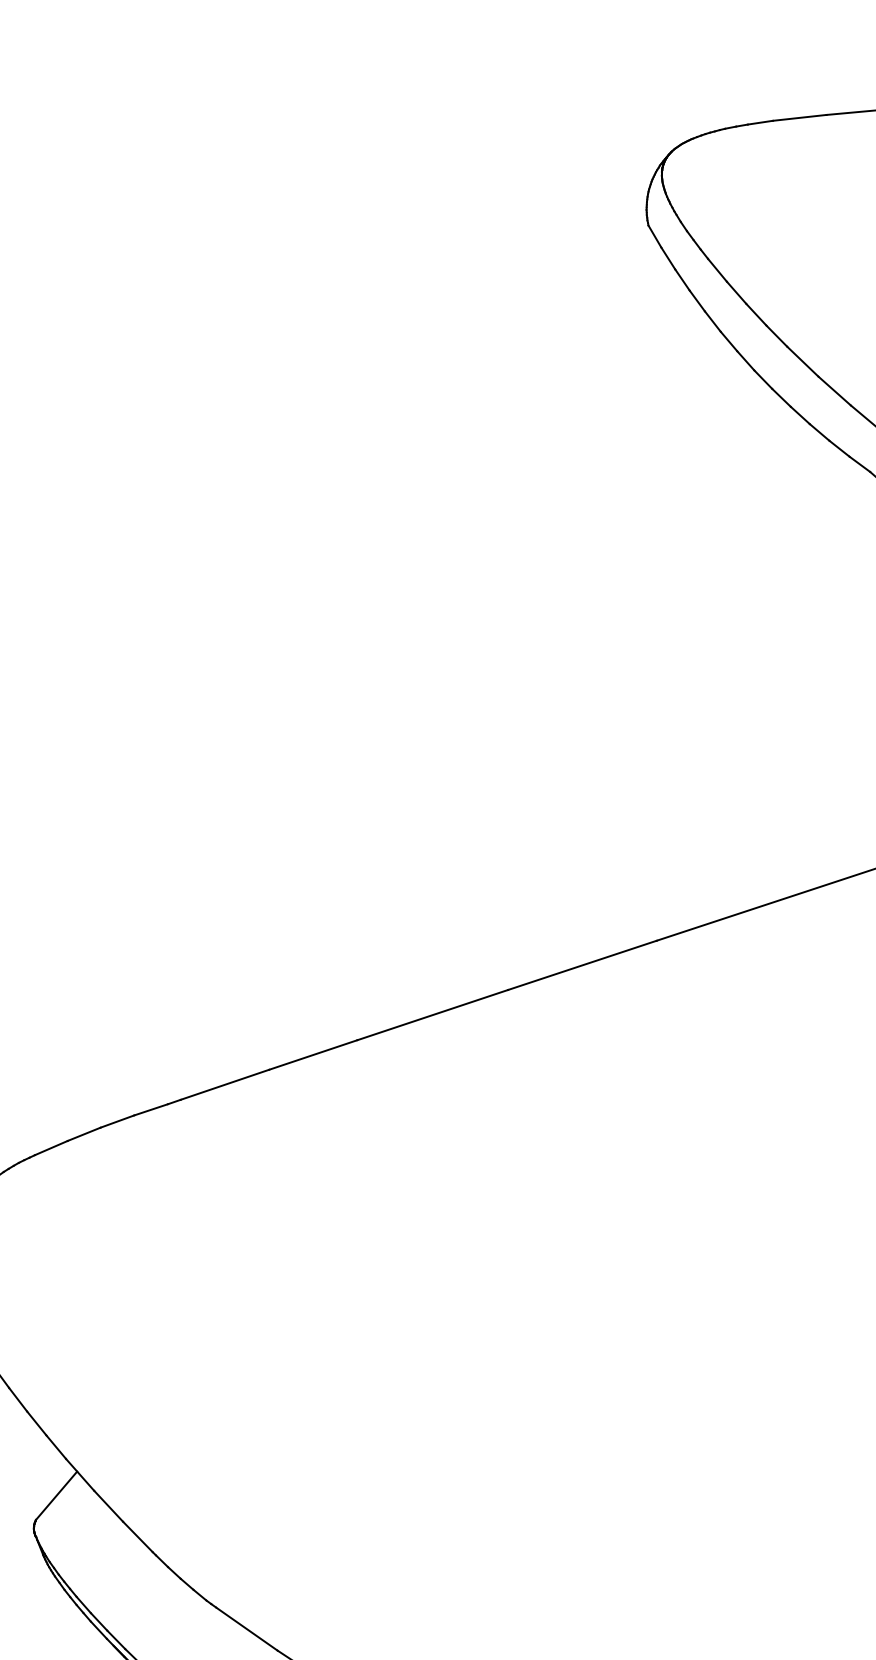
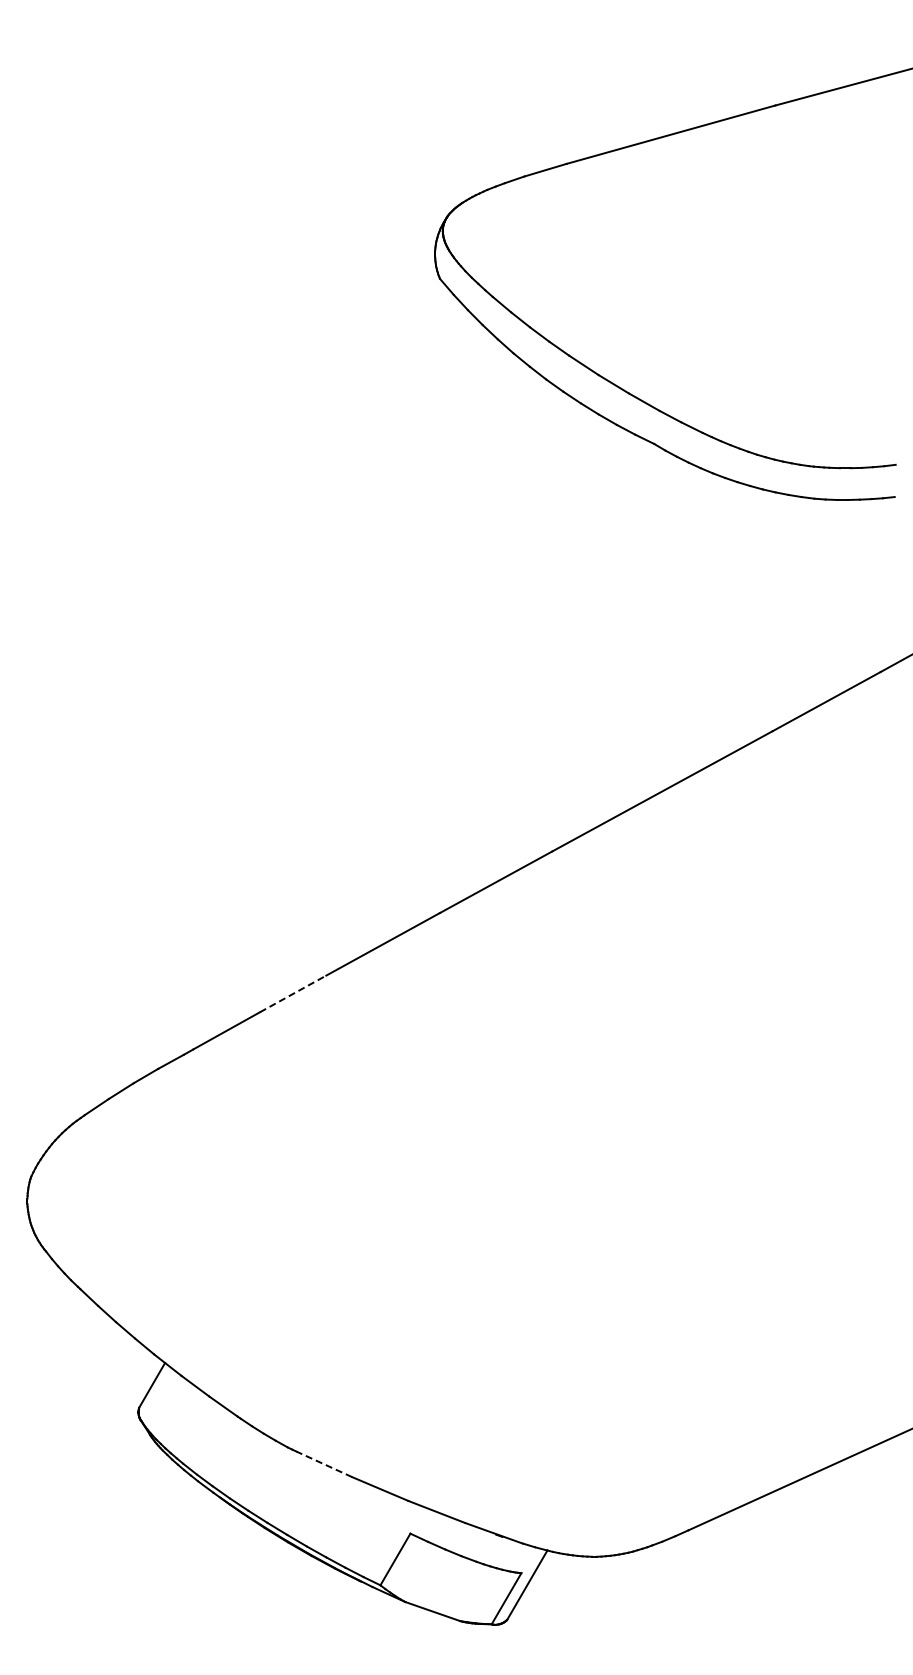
line: (313, 1054) -> (293, 993), solid -> dashed
line: (246, 1629) -> (324, 1464), solid -> dashed

